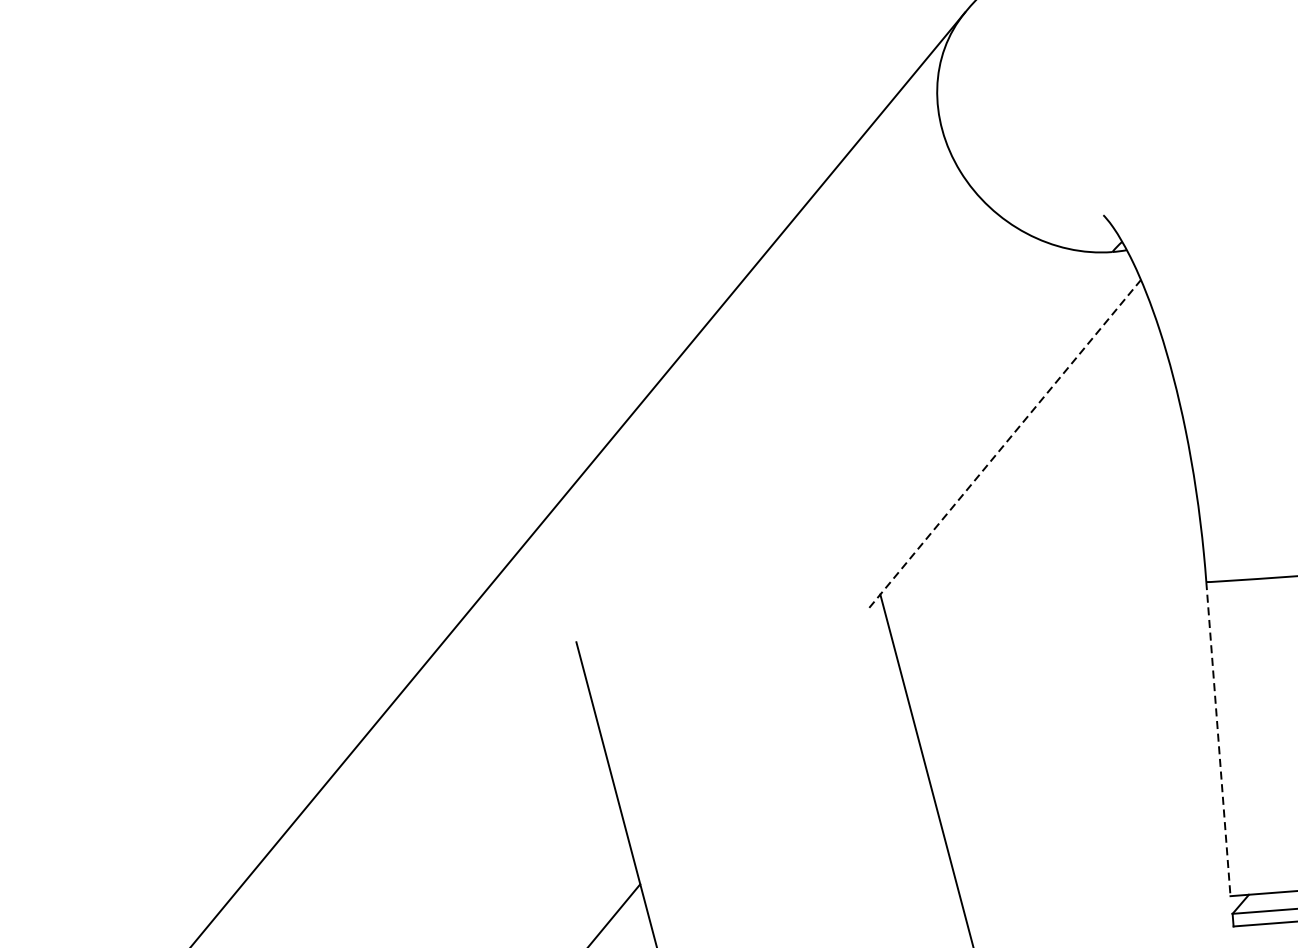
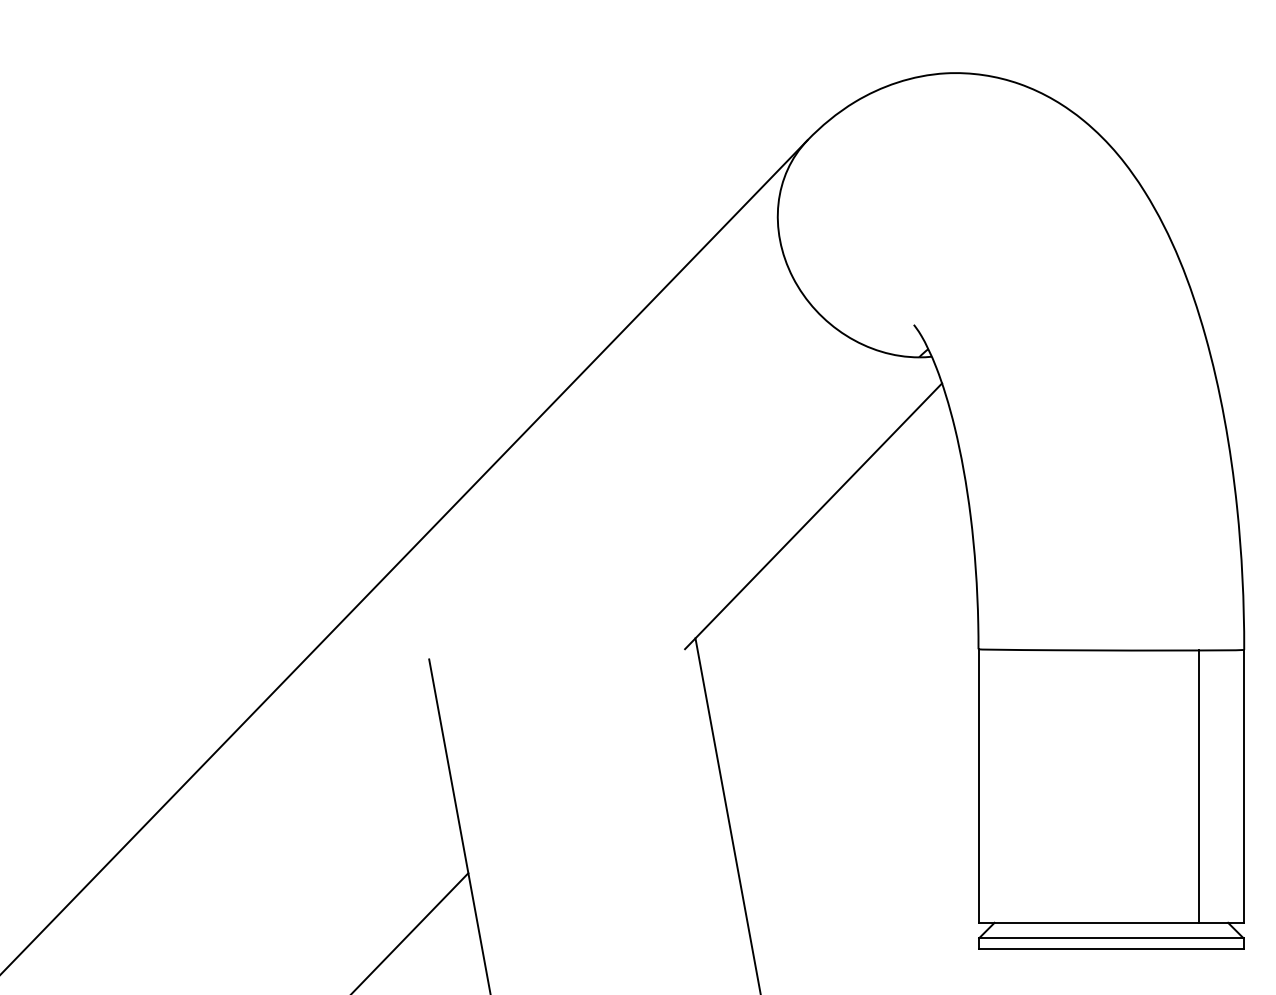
line: (1005, 444) -> (813, 516), dashed -> solid
line: (1218, 739) -> (978, 786), dashed -> solid

